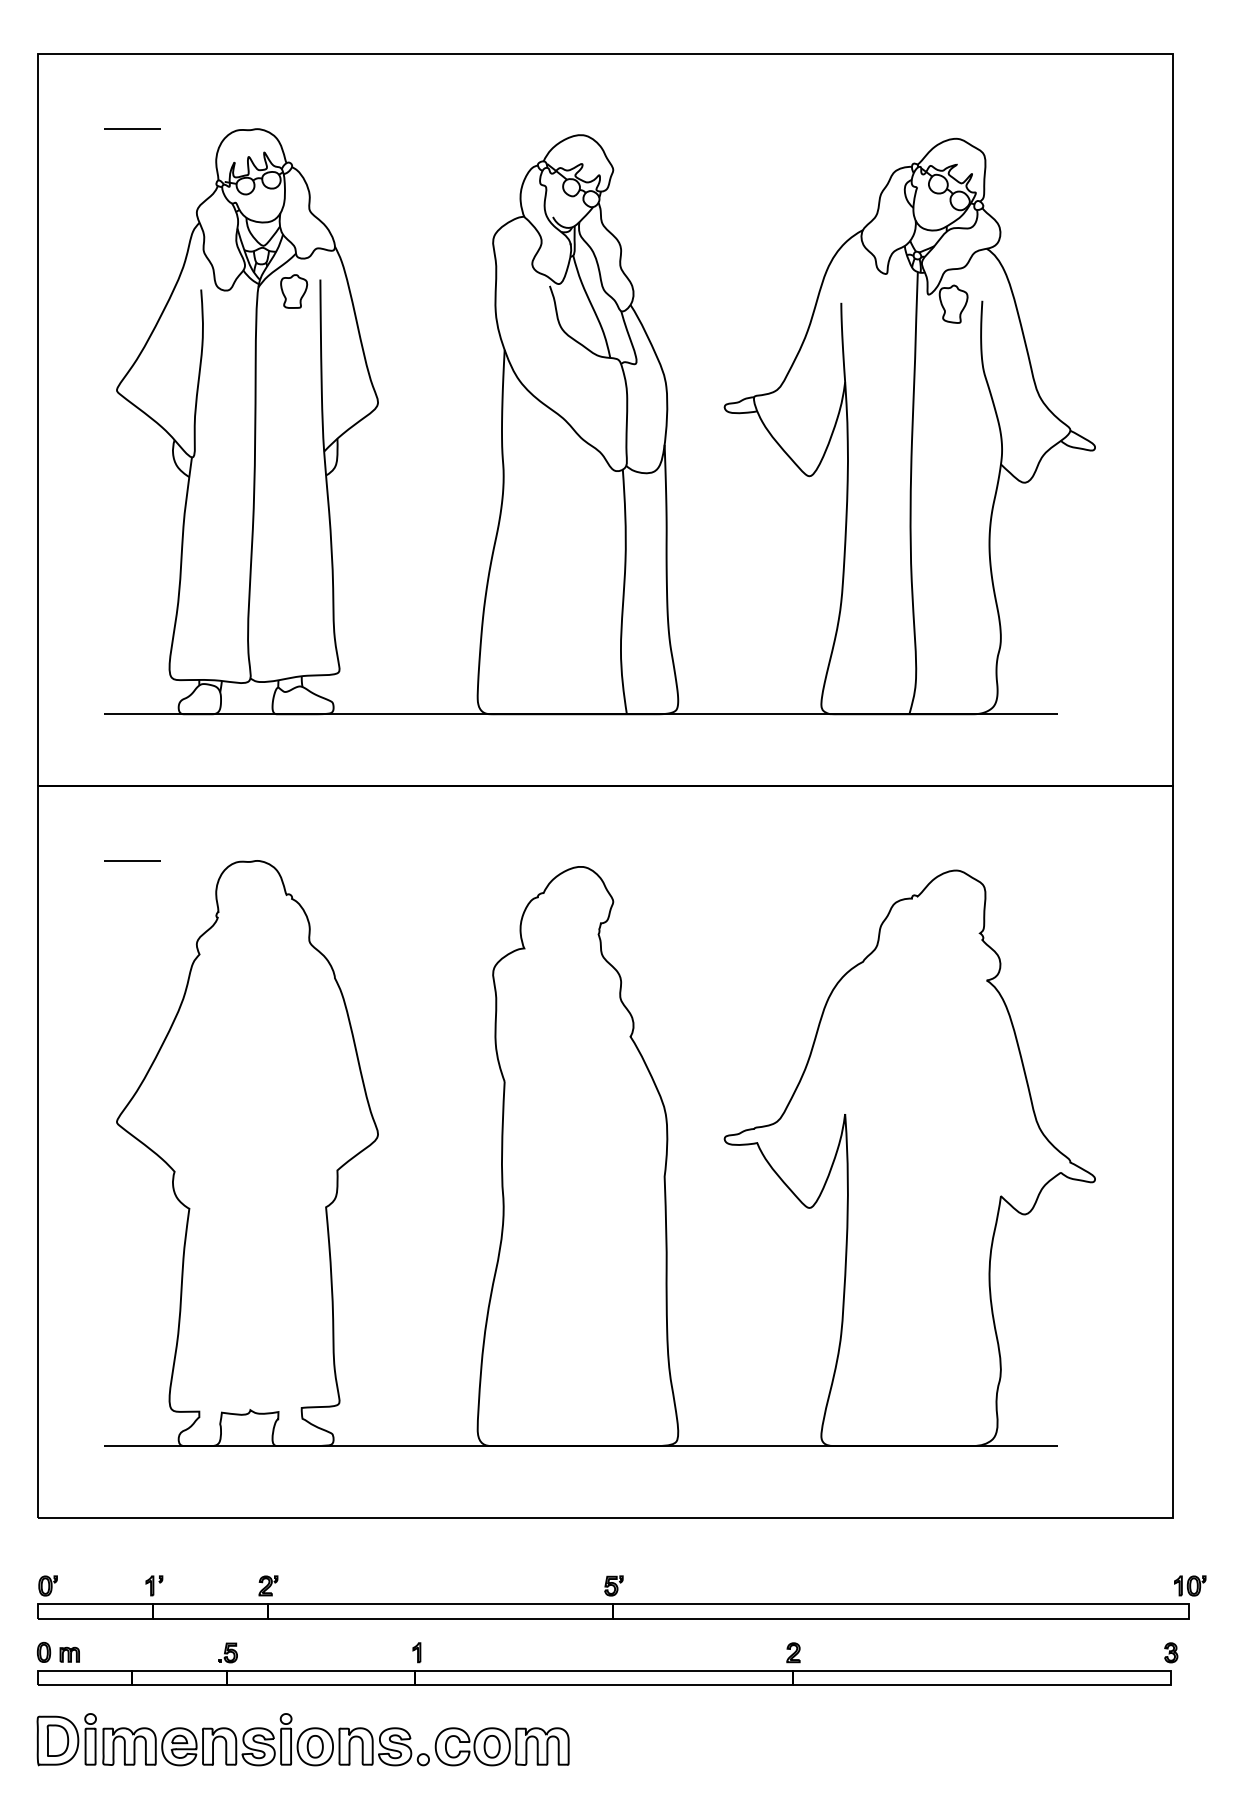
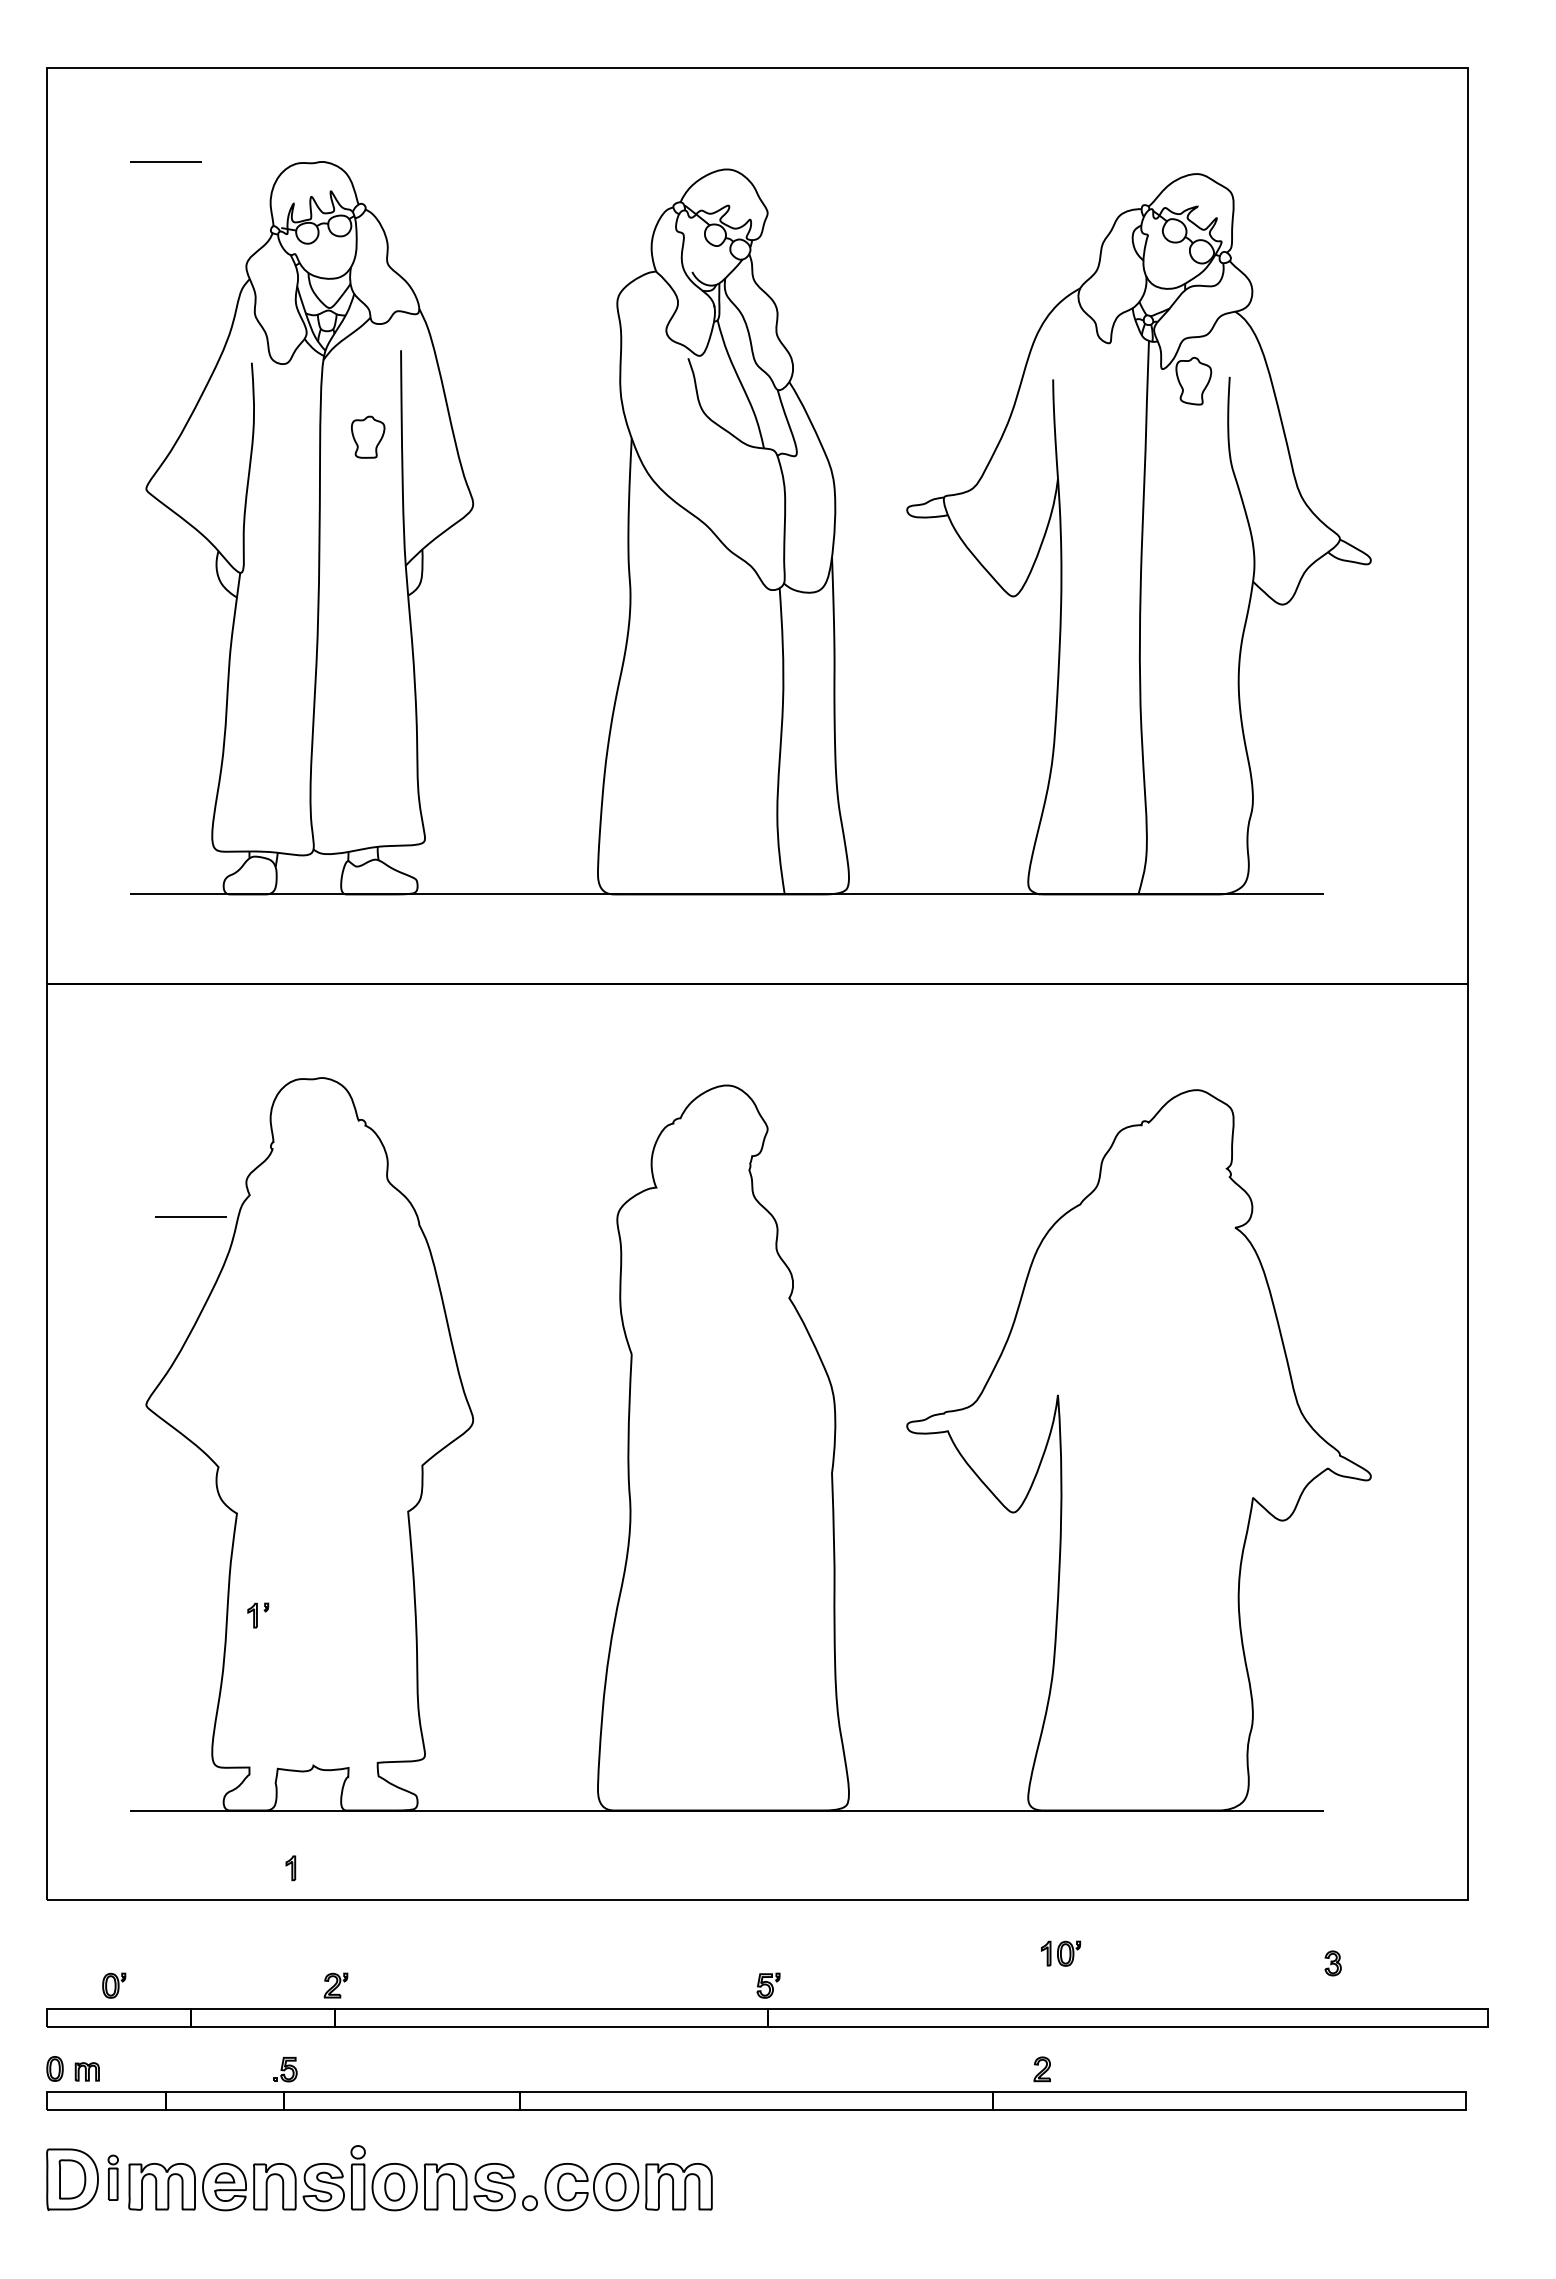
part: (294, 290) -> (368, 436), moved
line: (132, 860) -> (190, 1216), moved
part: (48, 1585) -> (114, 1985), moved
part: (154, 1585) -> (258, 1615), moved
part: (1190, 1585) -> (1061, 1953), moved
part: (416, 1652) -> (290, 1868), moved
part: (792, 1652) -> (1041, 2069), moved
part: (1170, 1652) -> (1332, 1963), moved
part: (89, 1739) -> (112, 2177), size x0.7

